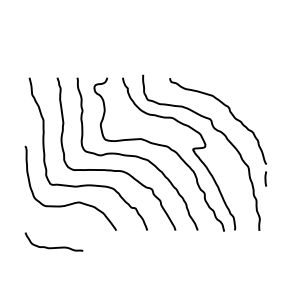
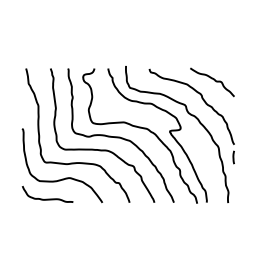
curve: (243, 91) -> (214, 80), added
curve: (53, 247) -> (47, 199), moved

